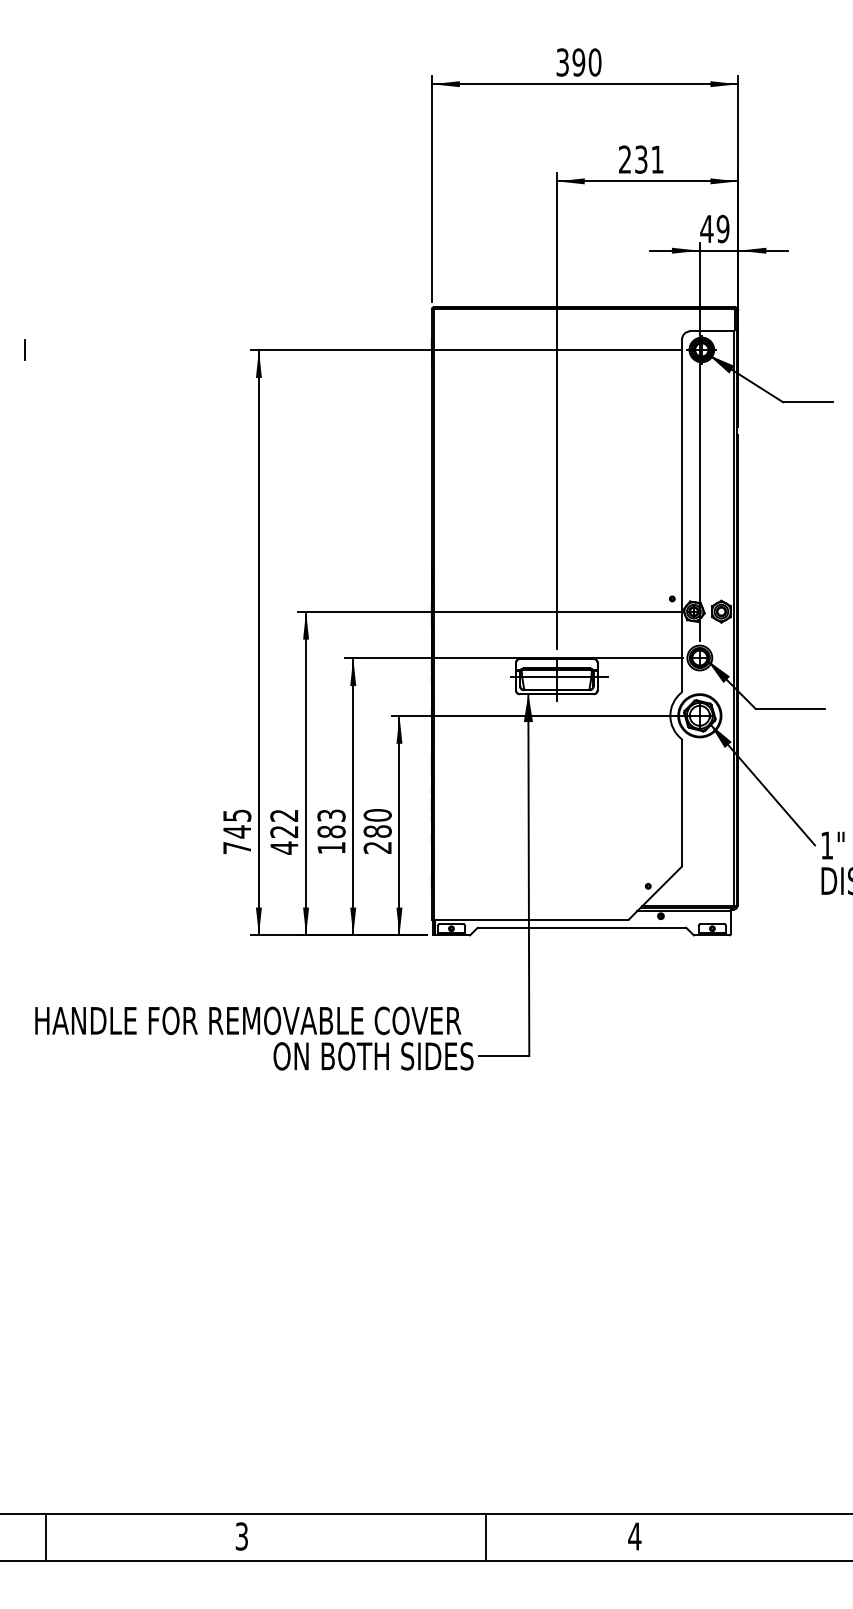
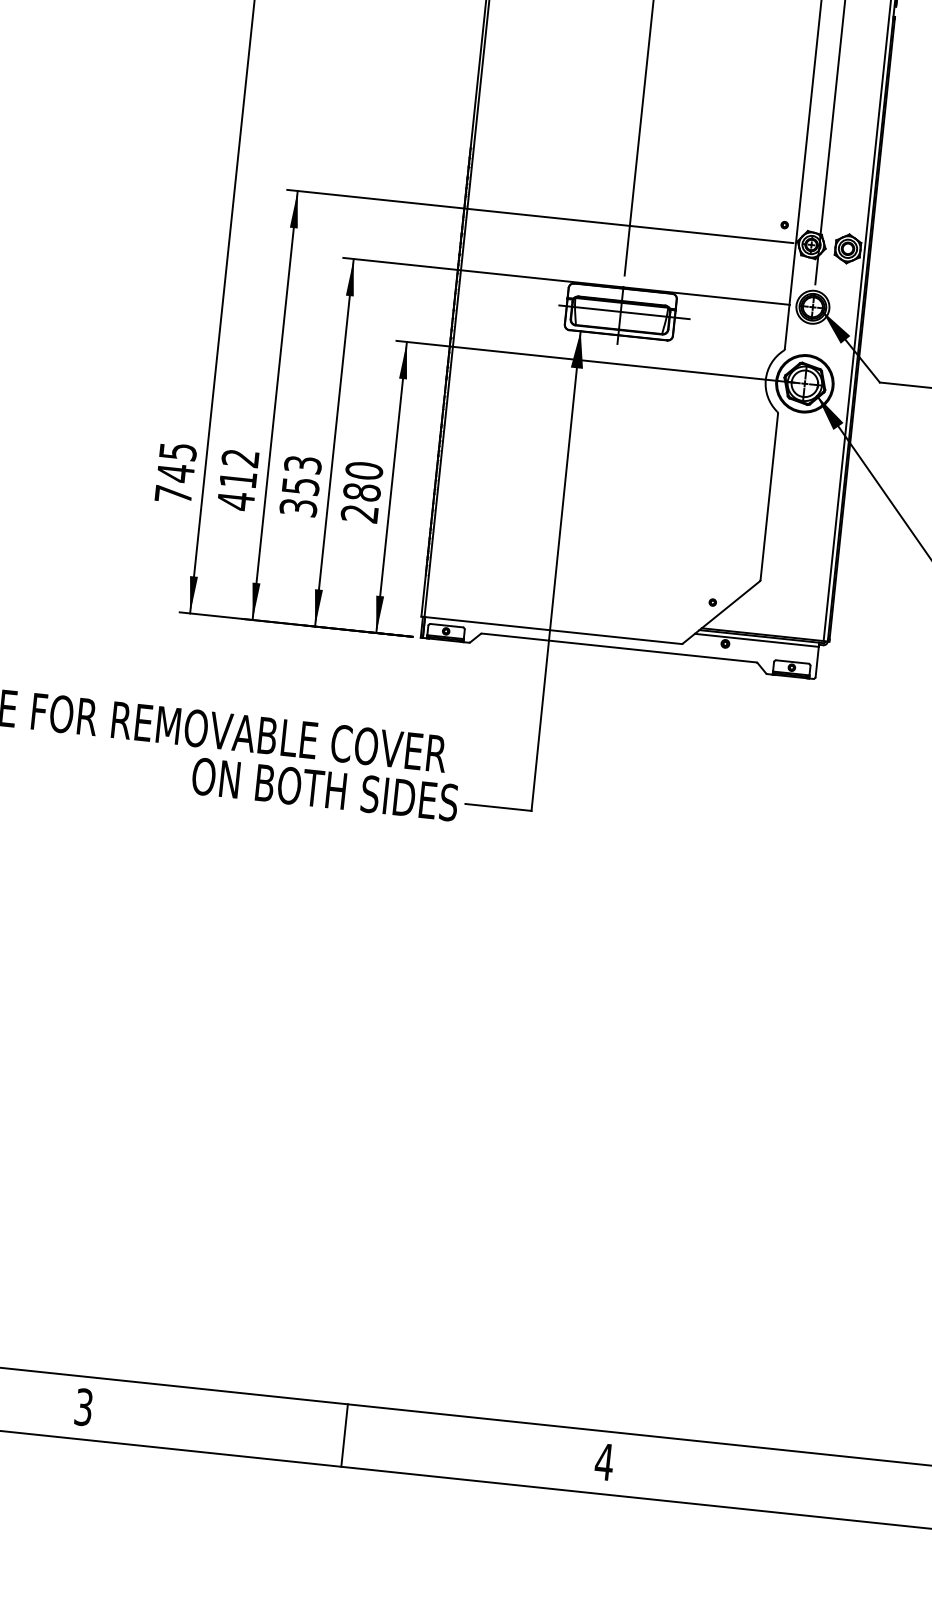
text: (284, 832) -> (238, 480), 422 -> 412
text: (331, 839) -> (299, 496), 183 -> 353
line: (485, 1536) -> (344, 1434), moved

